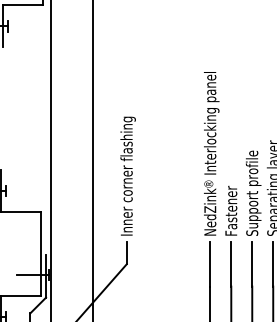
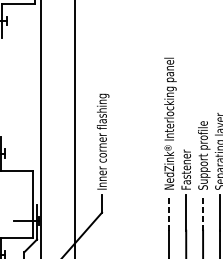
line: (210, 263) -> (169, 212), solid -> dashed
line: (252, 263) -> (203, 212), solid -> dashed

